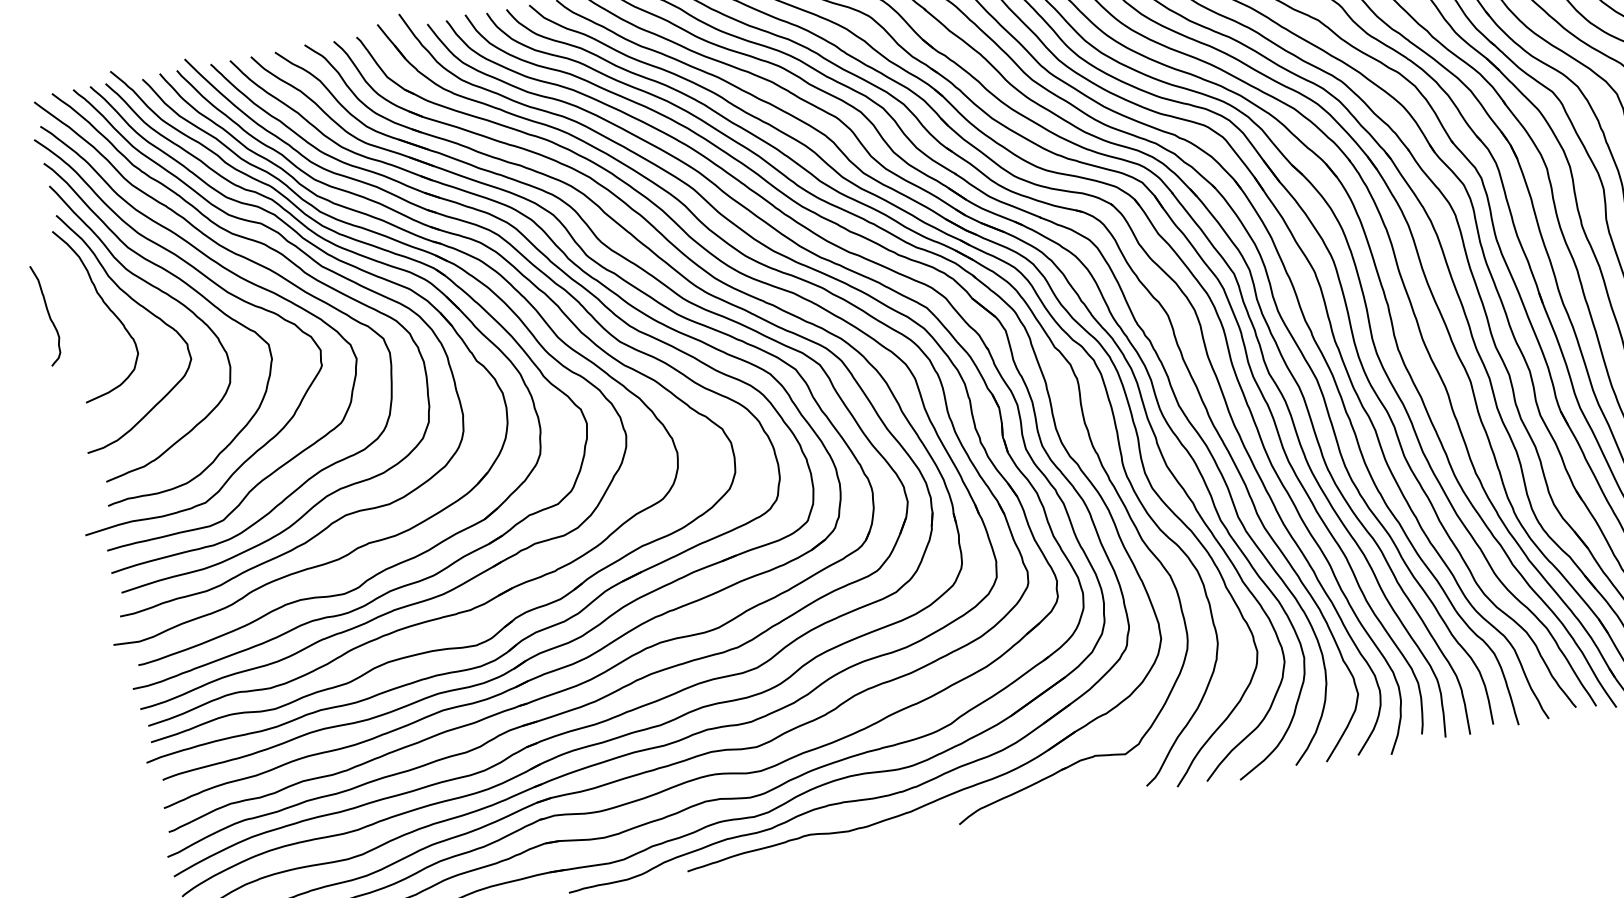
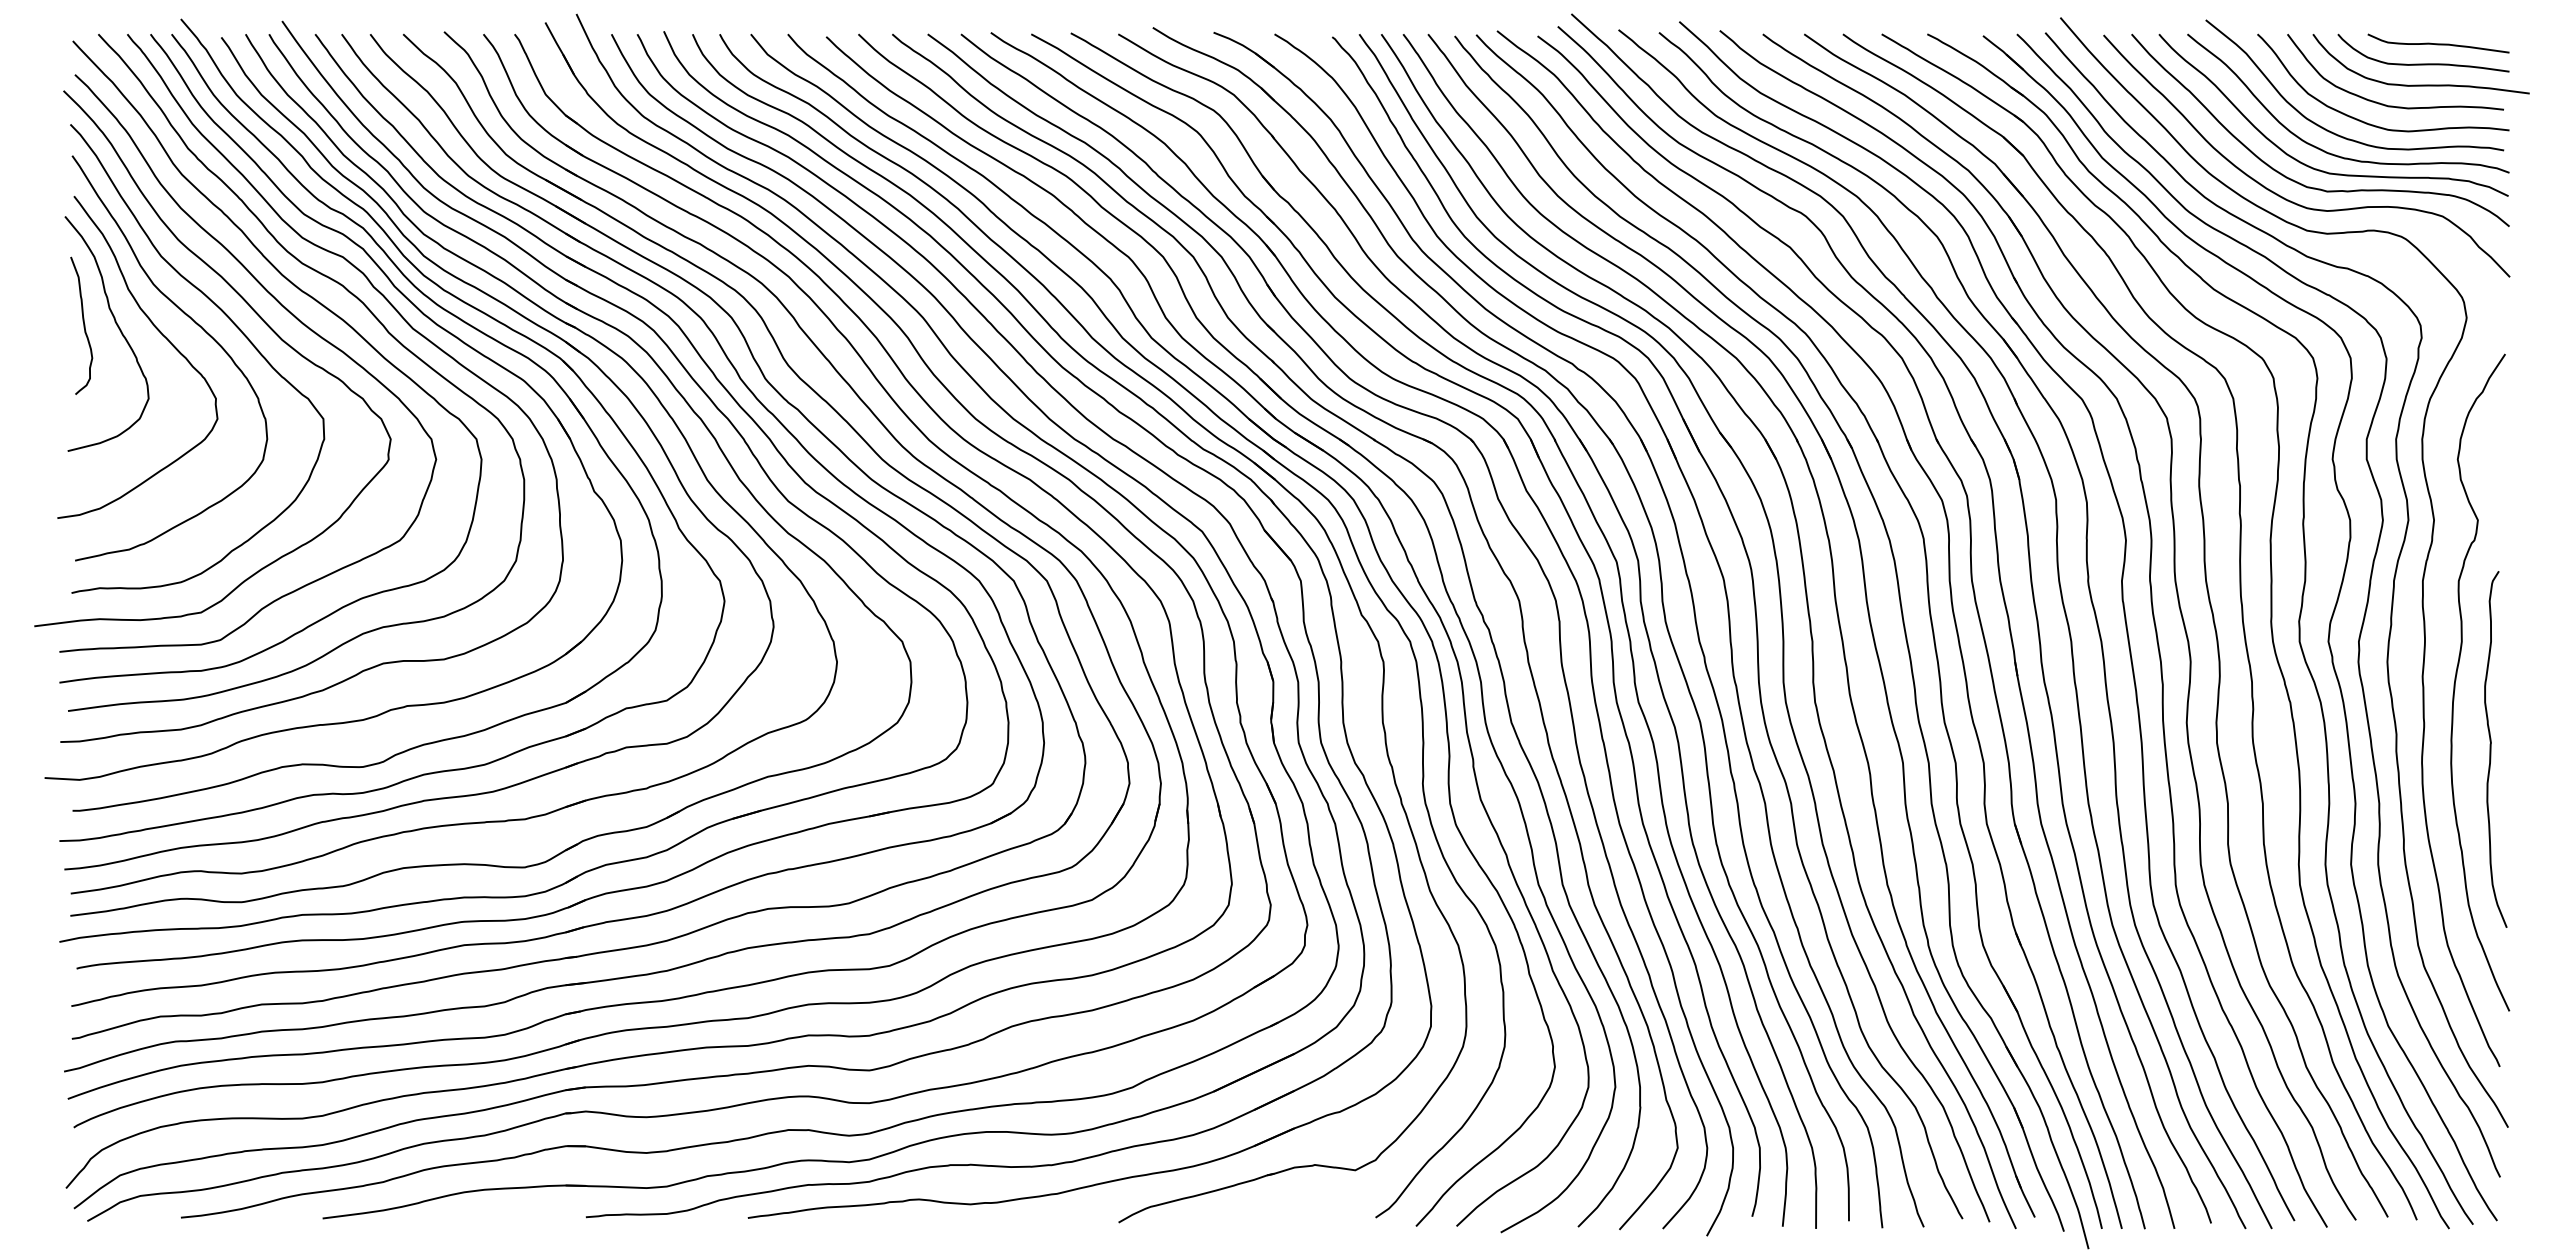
curve: (48, 314) -> (83, 325), moved

